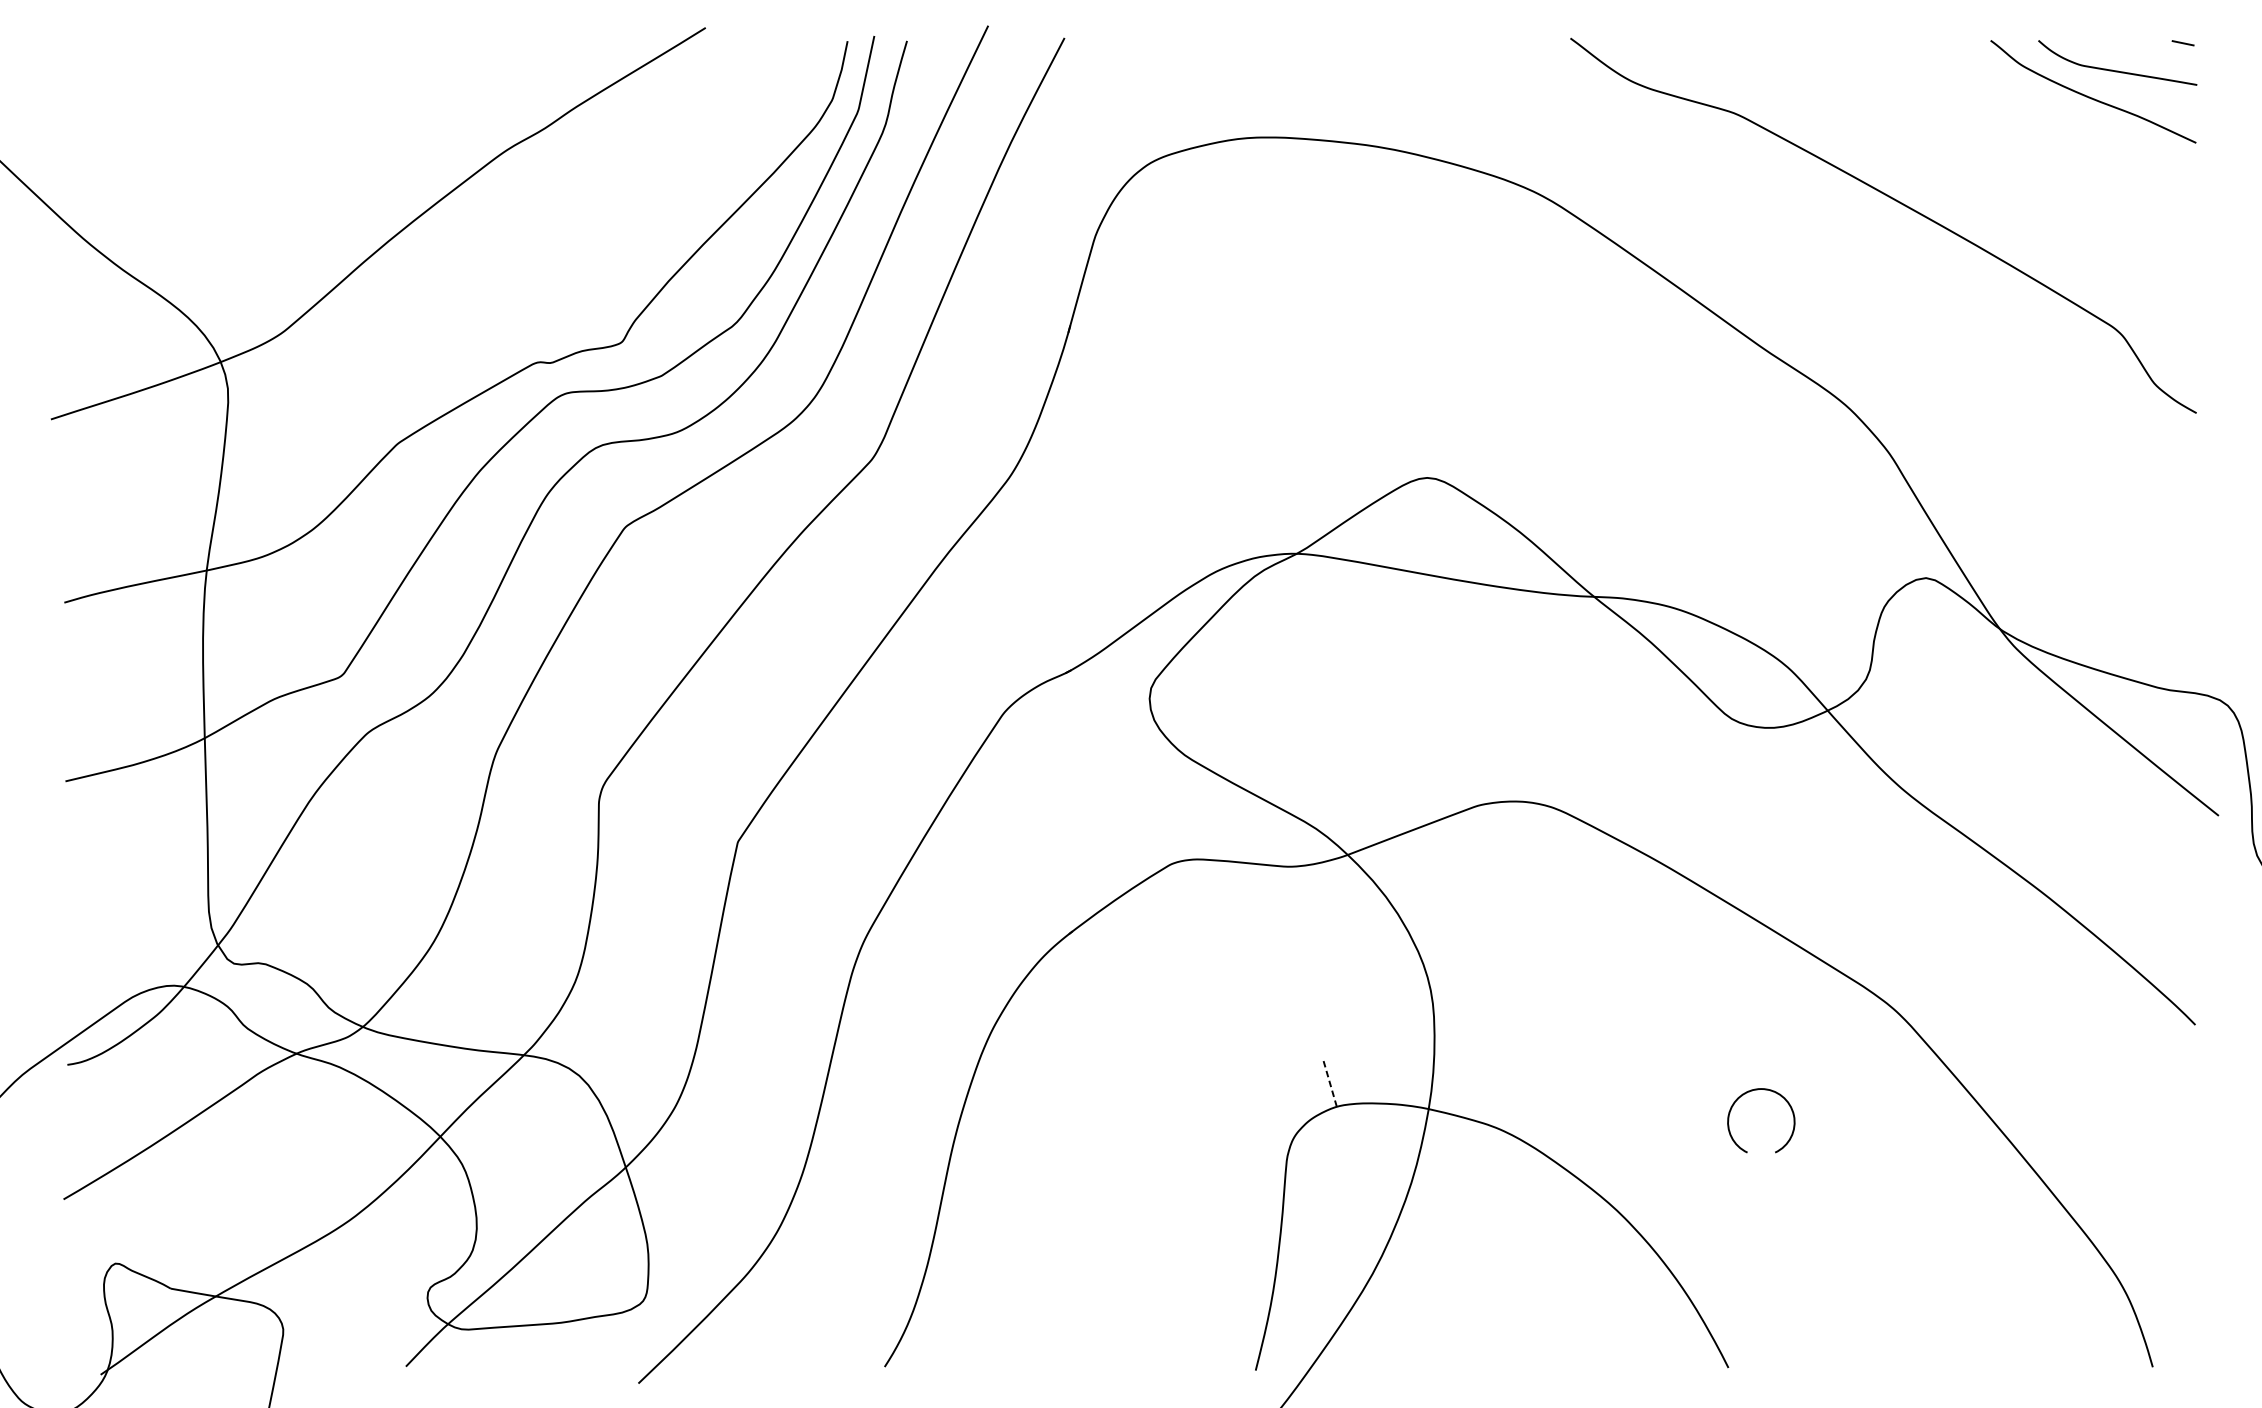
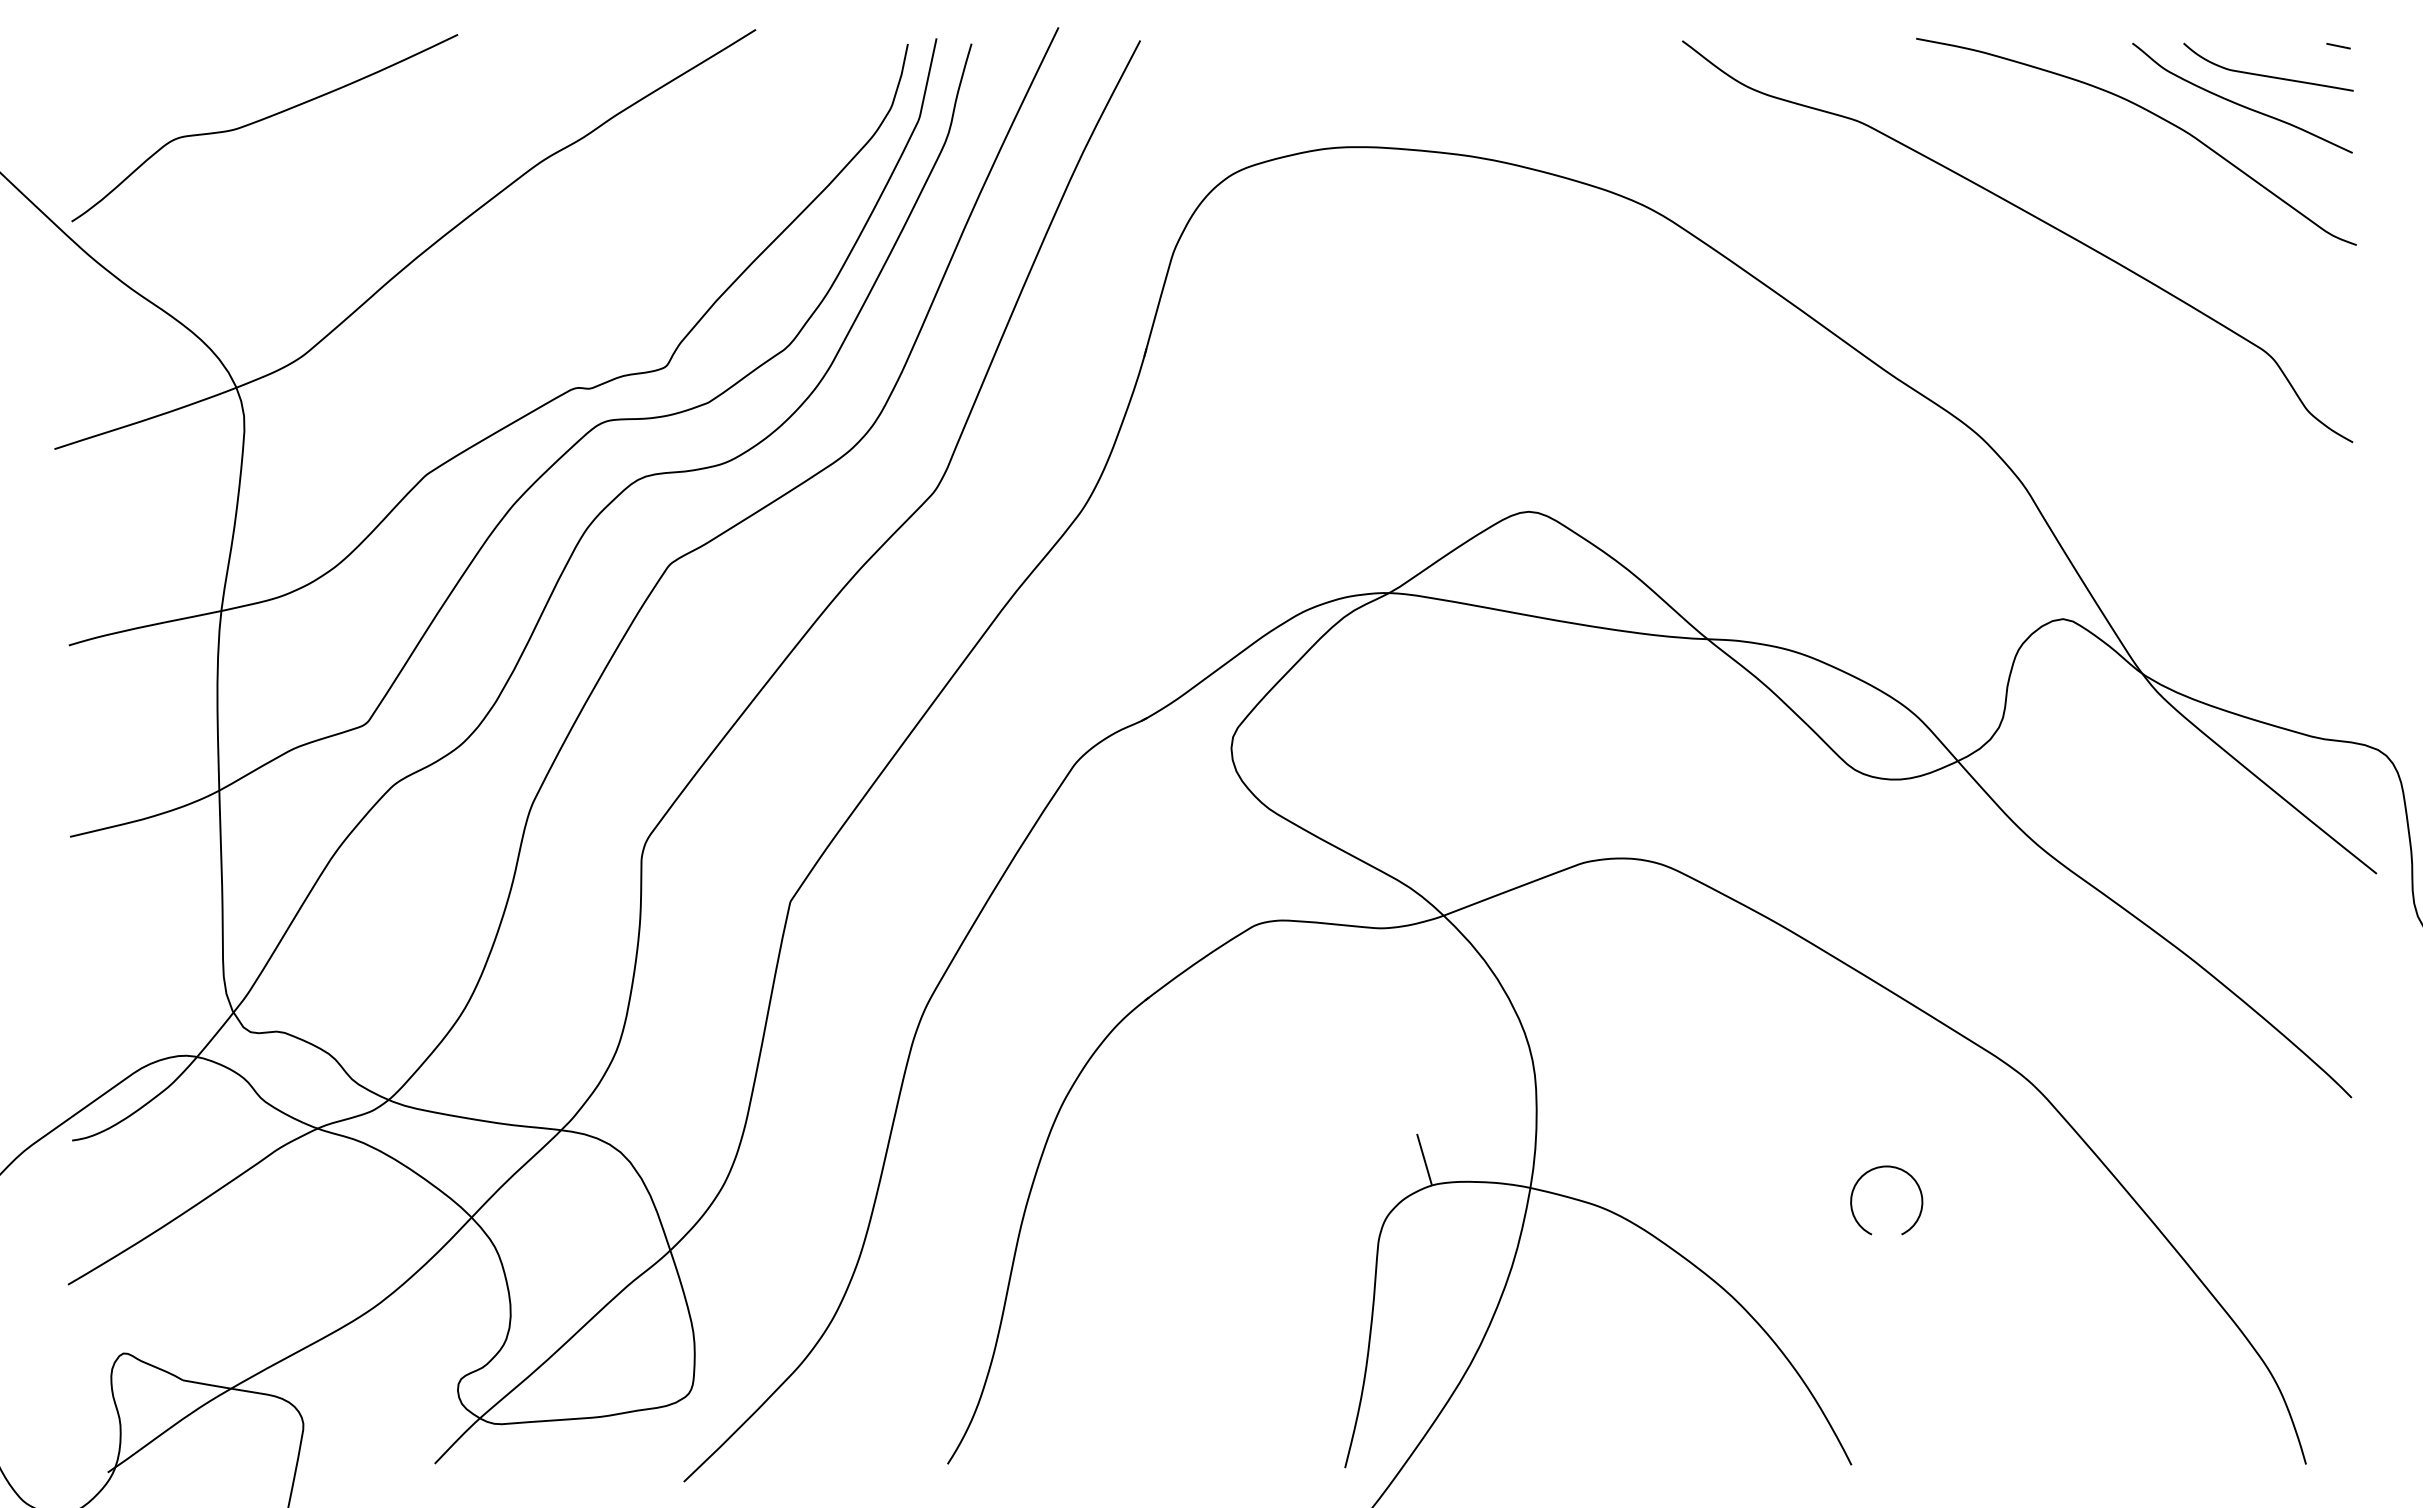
curve: (2007, 106) -> (2150, 113), added
curve: (246, 112) -> (263, 120), added
line: (1329, 1082) -> (1424, 1159), dashed -> solid

